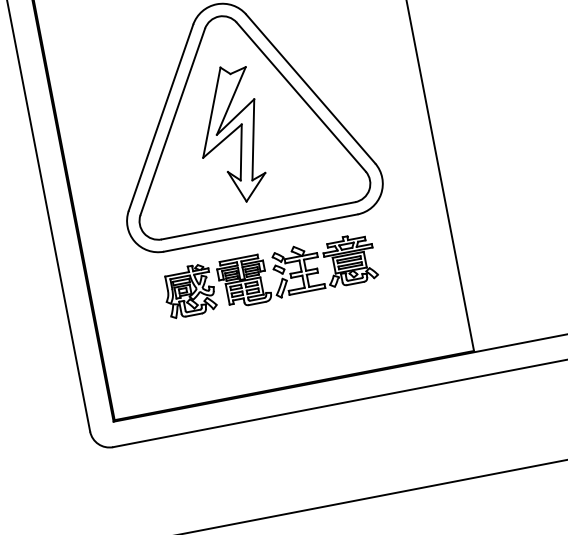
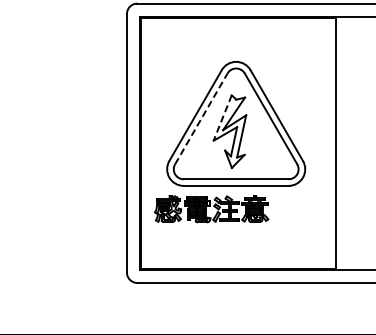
line: (211, 113) -> (222, 118), solid -> dashed
line: (172, 121) -> (201, 118), solid -> dashed
part: (269, 276) -> (211, 209), moved

